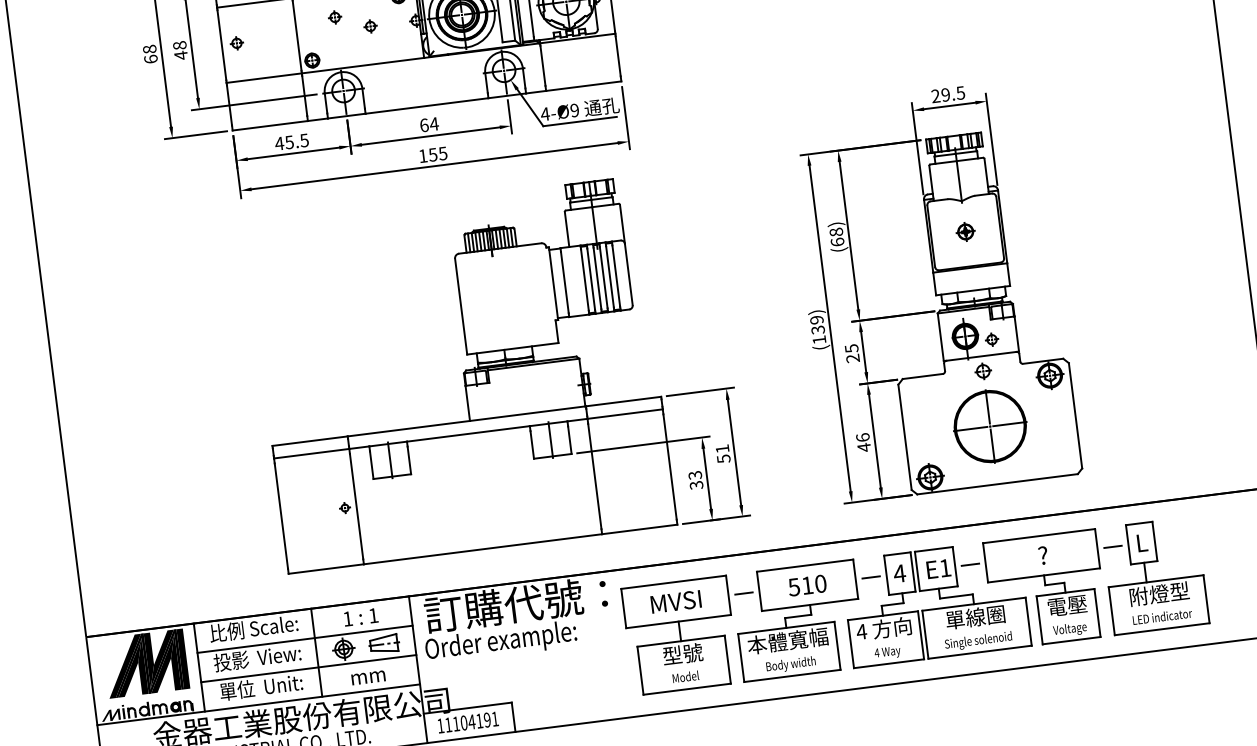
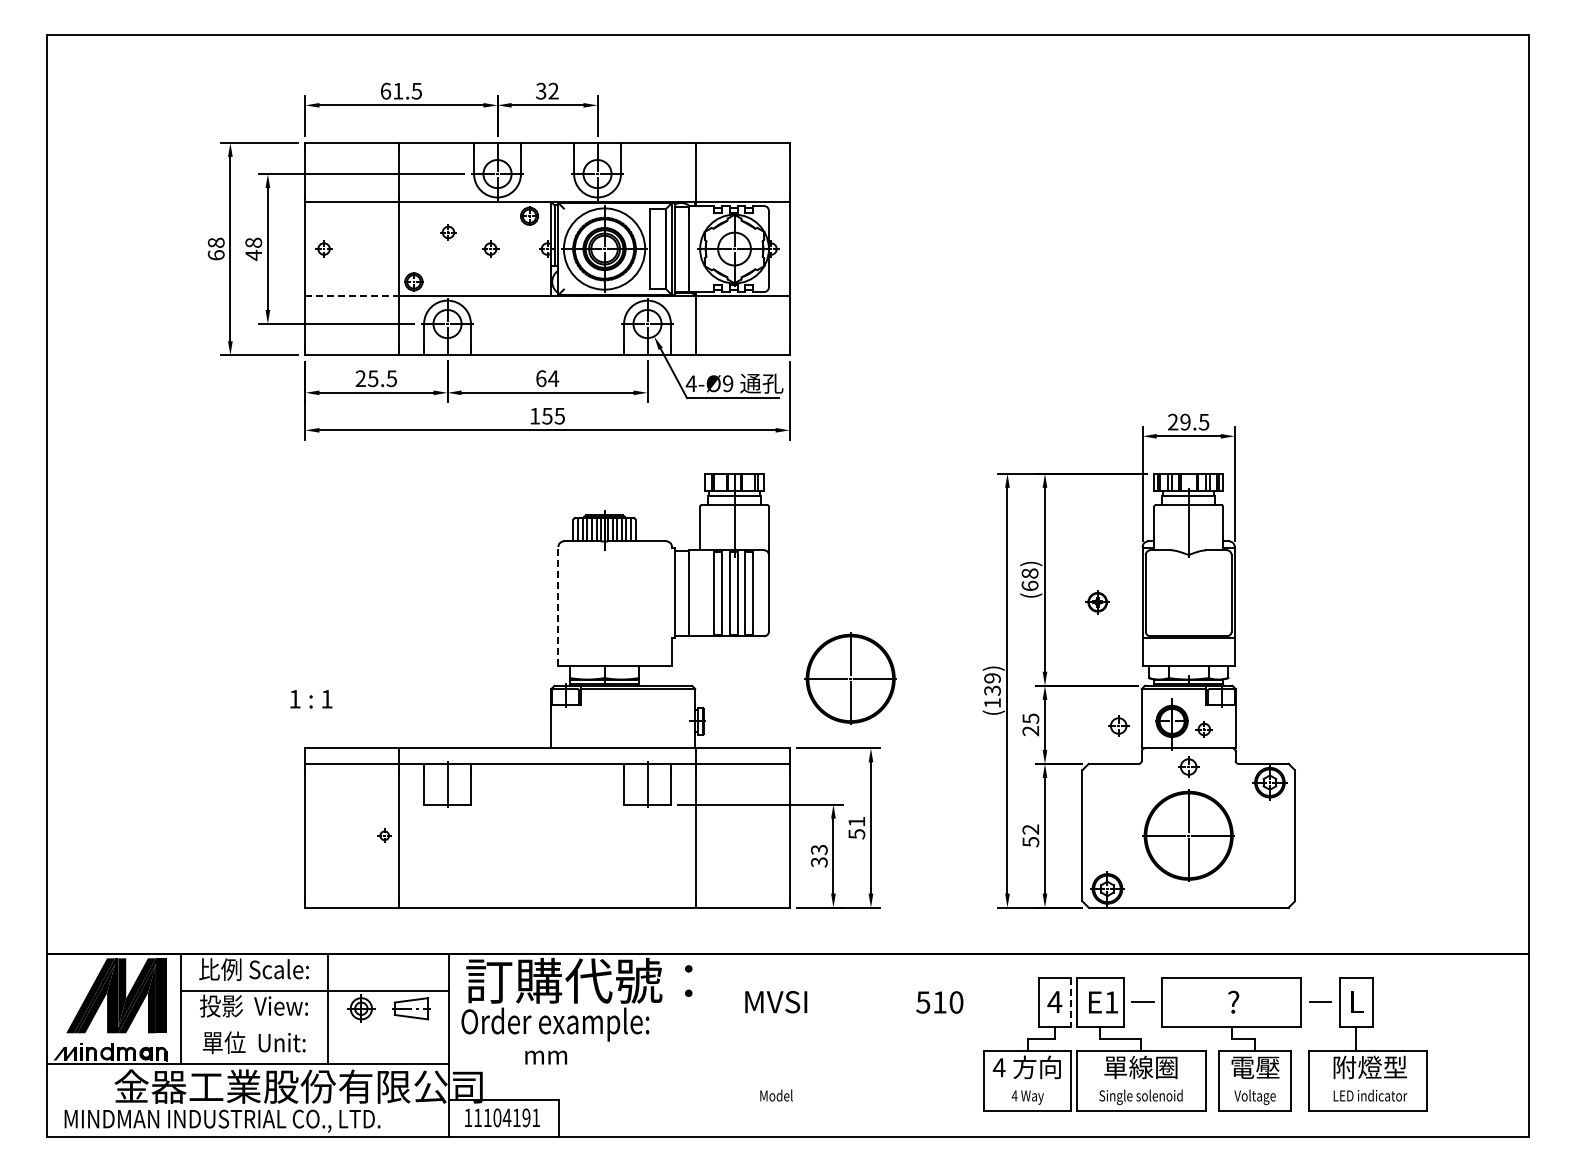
line: (264, 77) -> (352, 295), solid -> dashed
text: (279, 143) -> (360, 378), 45.5 -> 25.5
part: (965, 232) -> (1097, 602), moved
line: (461, 306) -> (558, 606), solid -> dashed
part: (702, 334) -> (850, 678), added
part: (922, 345) -> (1118, 725), added
text: (863, 442) -> (1030, 835), 46 -> 52
line: (913, 572) -> (1071, 1002), solid -> dashed
text: (361, 617) -> (311, 699), moved
part: (756, 626) -> (870, 1044), removed
line: (308, 668) -> (315, 1027), removed
text: (368, 677) -> (546, 1057), moved

